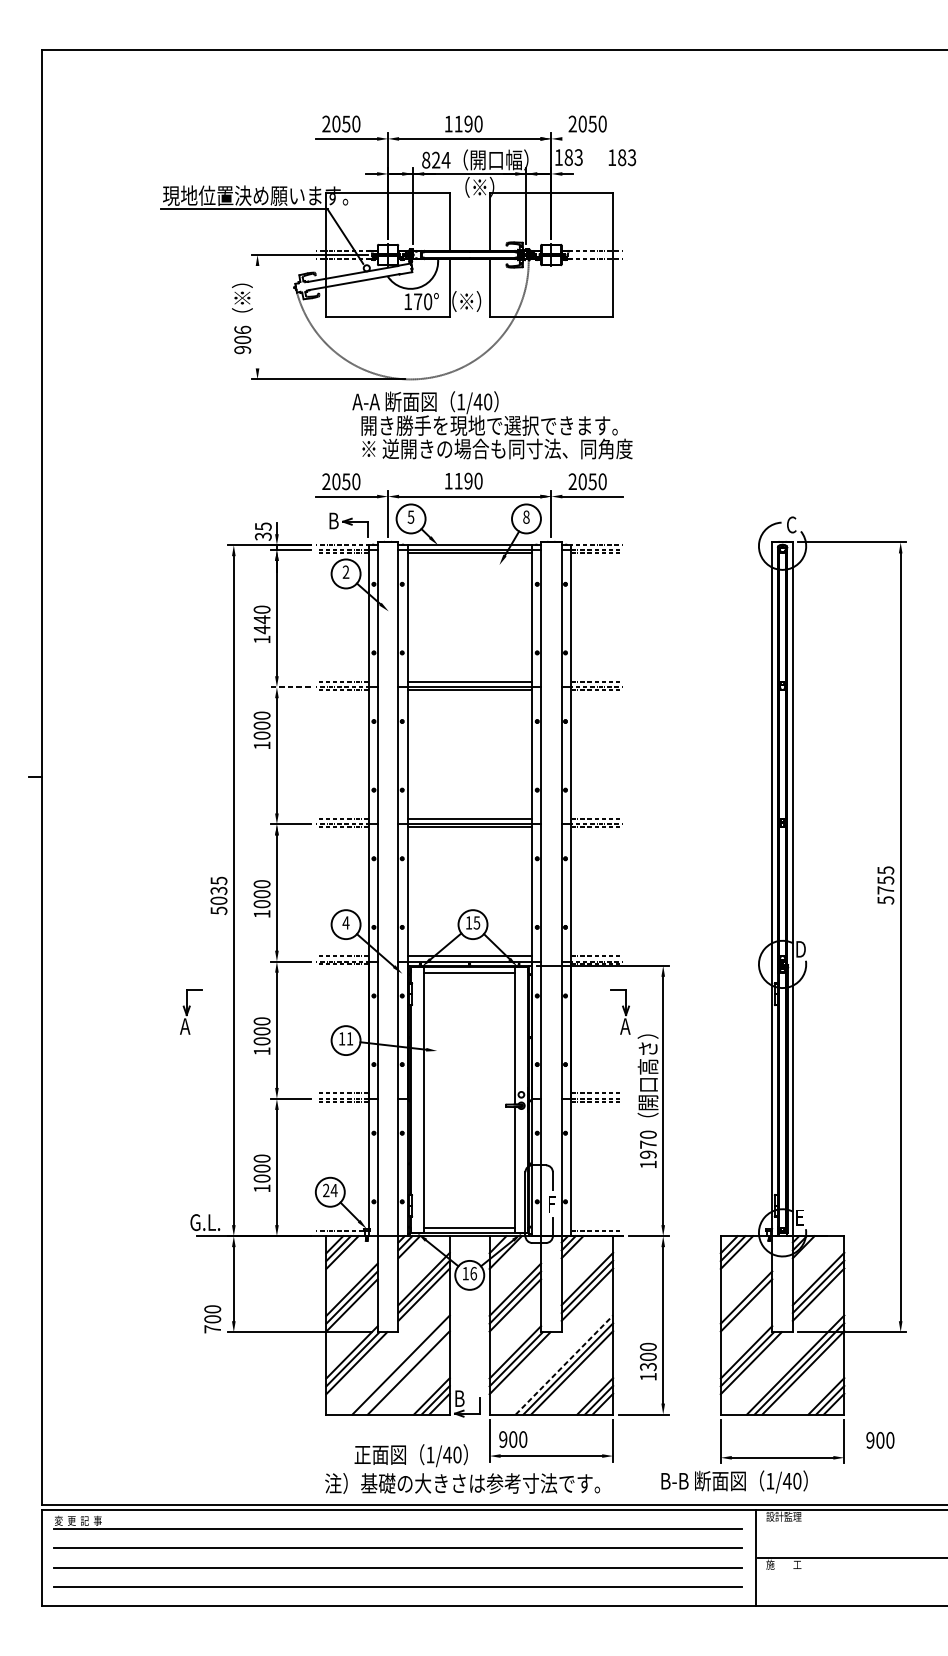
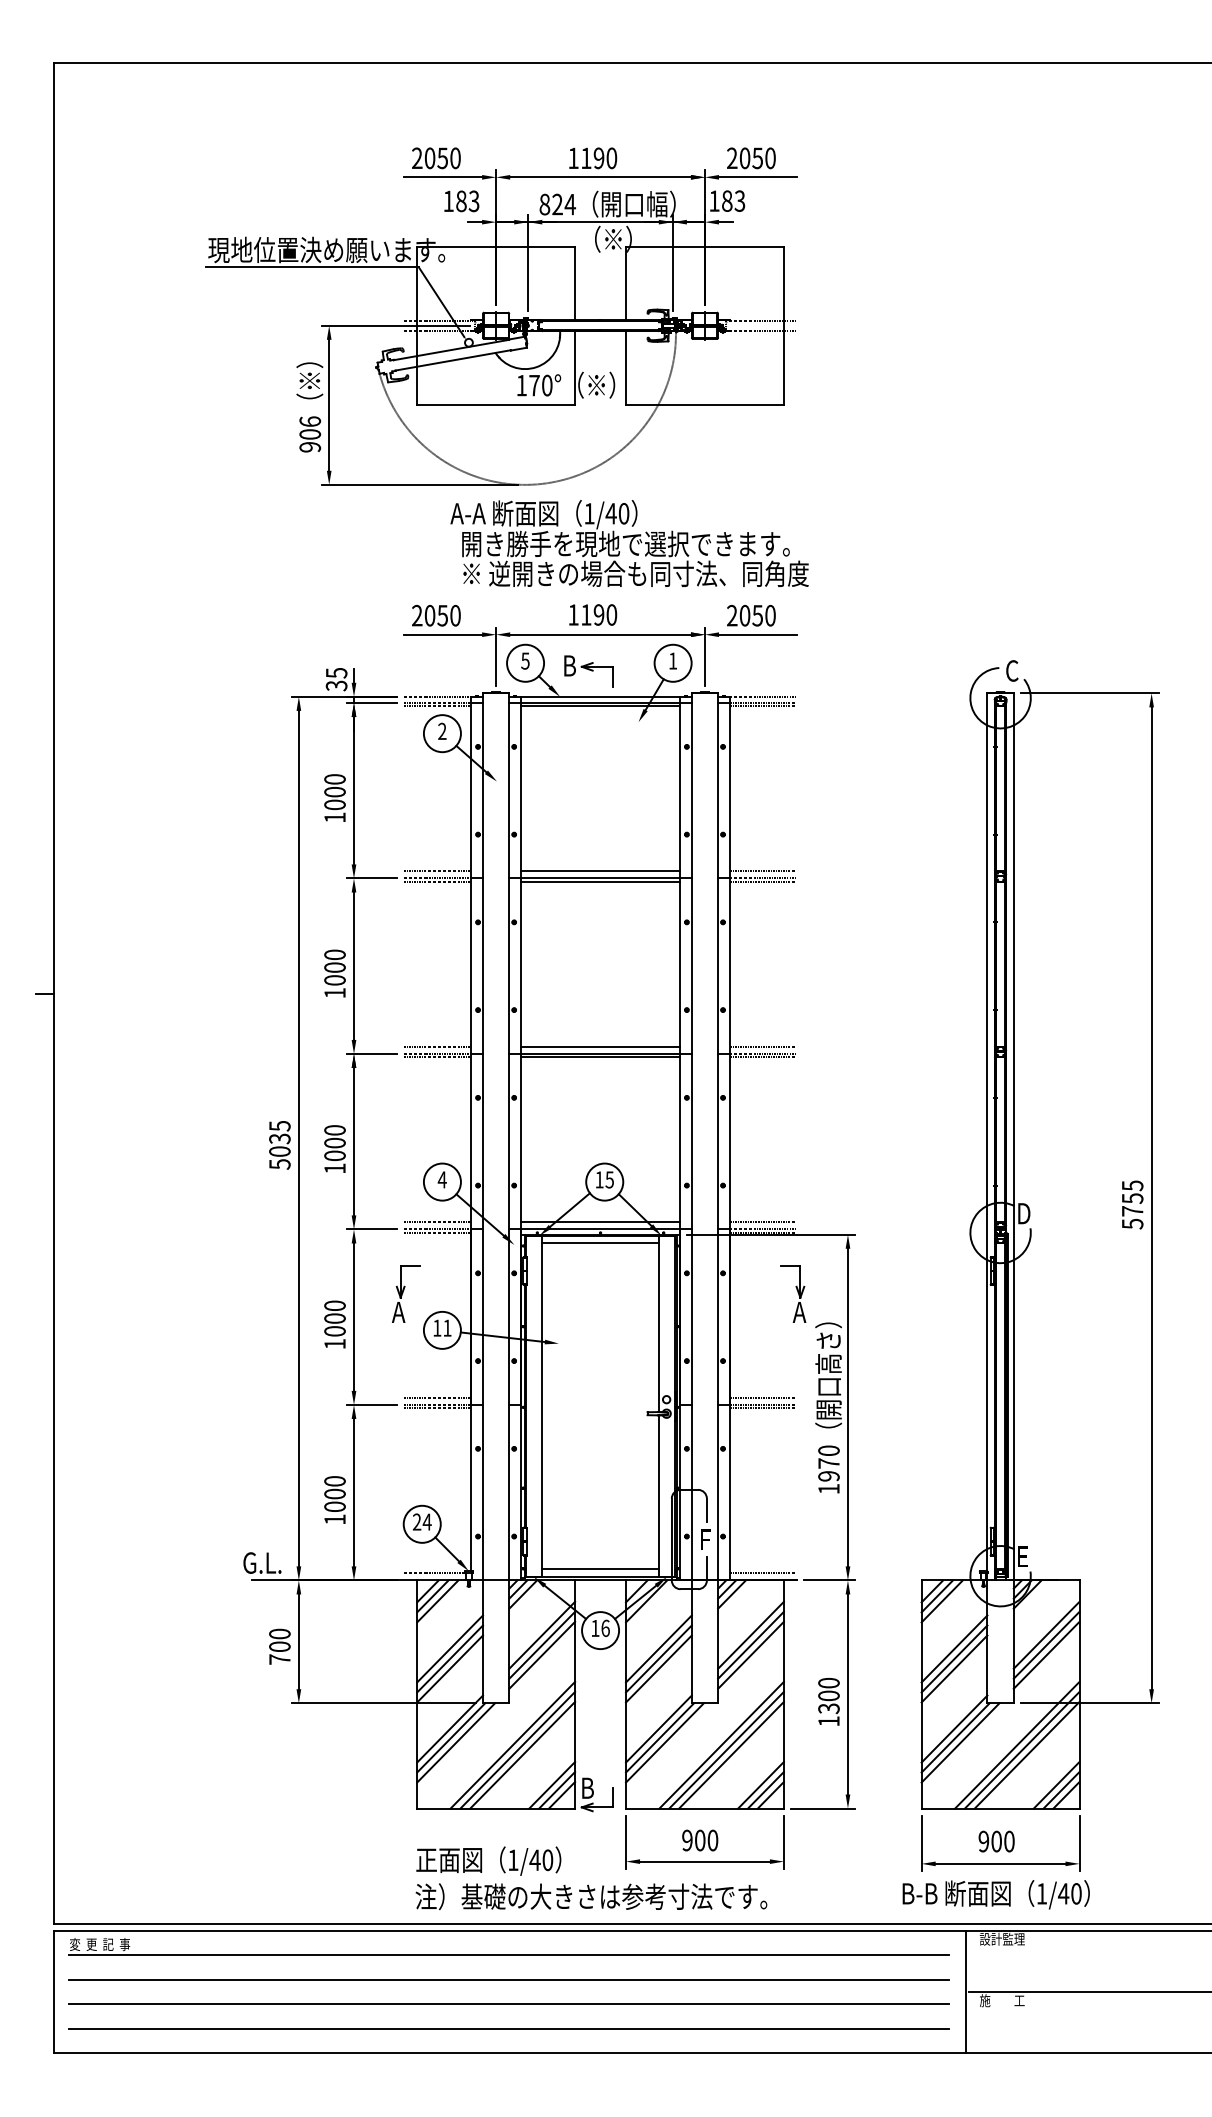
line: (593, 139) -> (758, 177), added
text: (622, 157) -> (461, 201), moved
line: (257, 316) -> (329, 404), added
text: (526, 516) -> (672, 660), 8 -> 1
part: (348, 525) -> (588, 671), moved
text: (261, 624) -> (334, 798), 1440 -> 1000
line: (290, 687) -> (371, 878), dashed -> solid
text: (261, 730) -> (334, 973), moved
text: (885, 885) -> (1132, 1204), moved
part: (191, 1011) -> (406, 1293), moved
line: (746, 1289) -> (954, 1648), added
text: (212, 1319) -> (279, 1646), moved
text: (647, 1361) -> (828, 1701), moved
line: (564, 1365) -> (721, 1745), dashed -> solid
line: (404, 1368) -> (517, 1749), added
text: (513, 1439) -> (700, 1840), moved
text: (880, 1440) -> (996, 1841), moved
text: (411, 1455) -> (488, 1860), moved
text: (734, 1481) -> (995, 1894), moved

